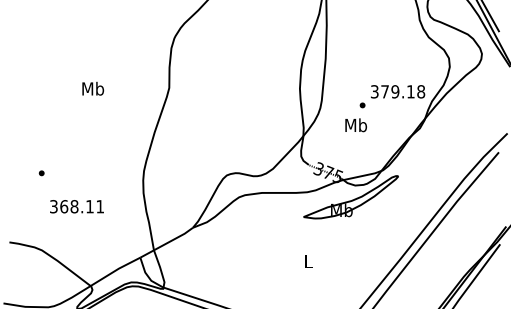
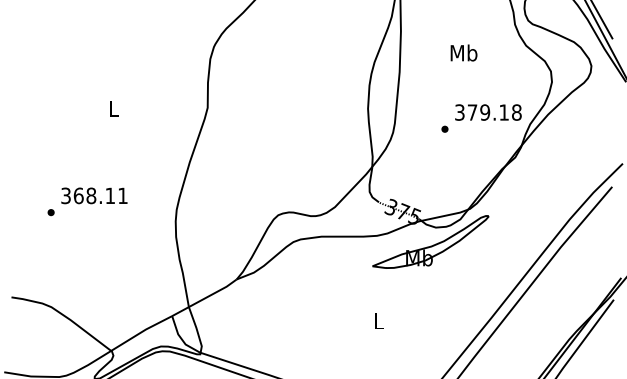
text: (93, 88) -> (114, 108), Mb -> L
text: (355, 125) -> (463, 53), moved
text: (76, 206) -> (93, 195), moved

